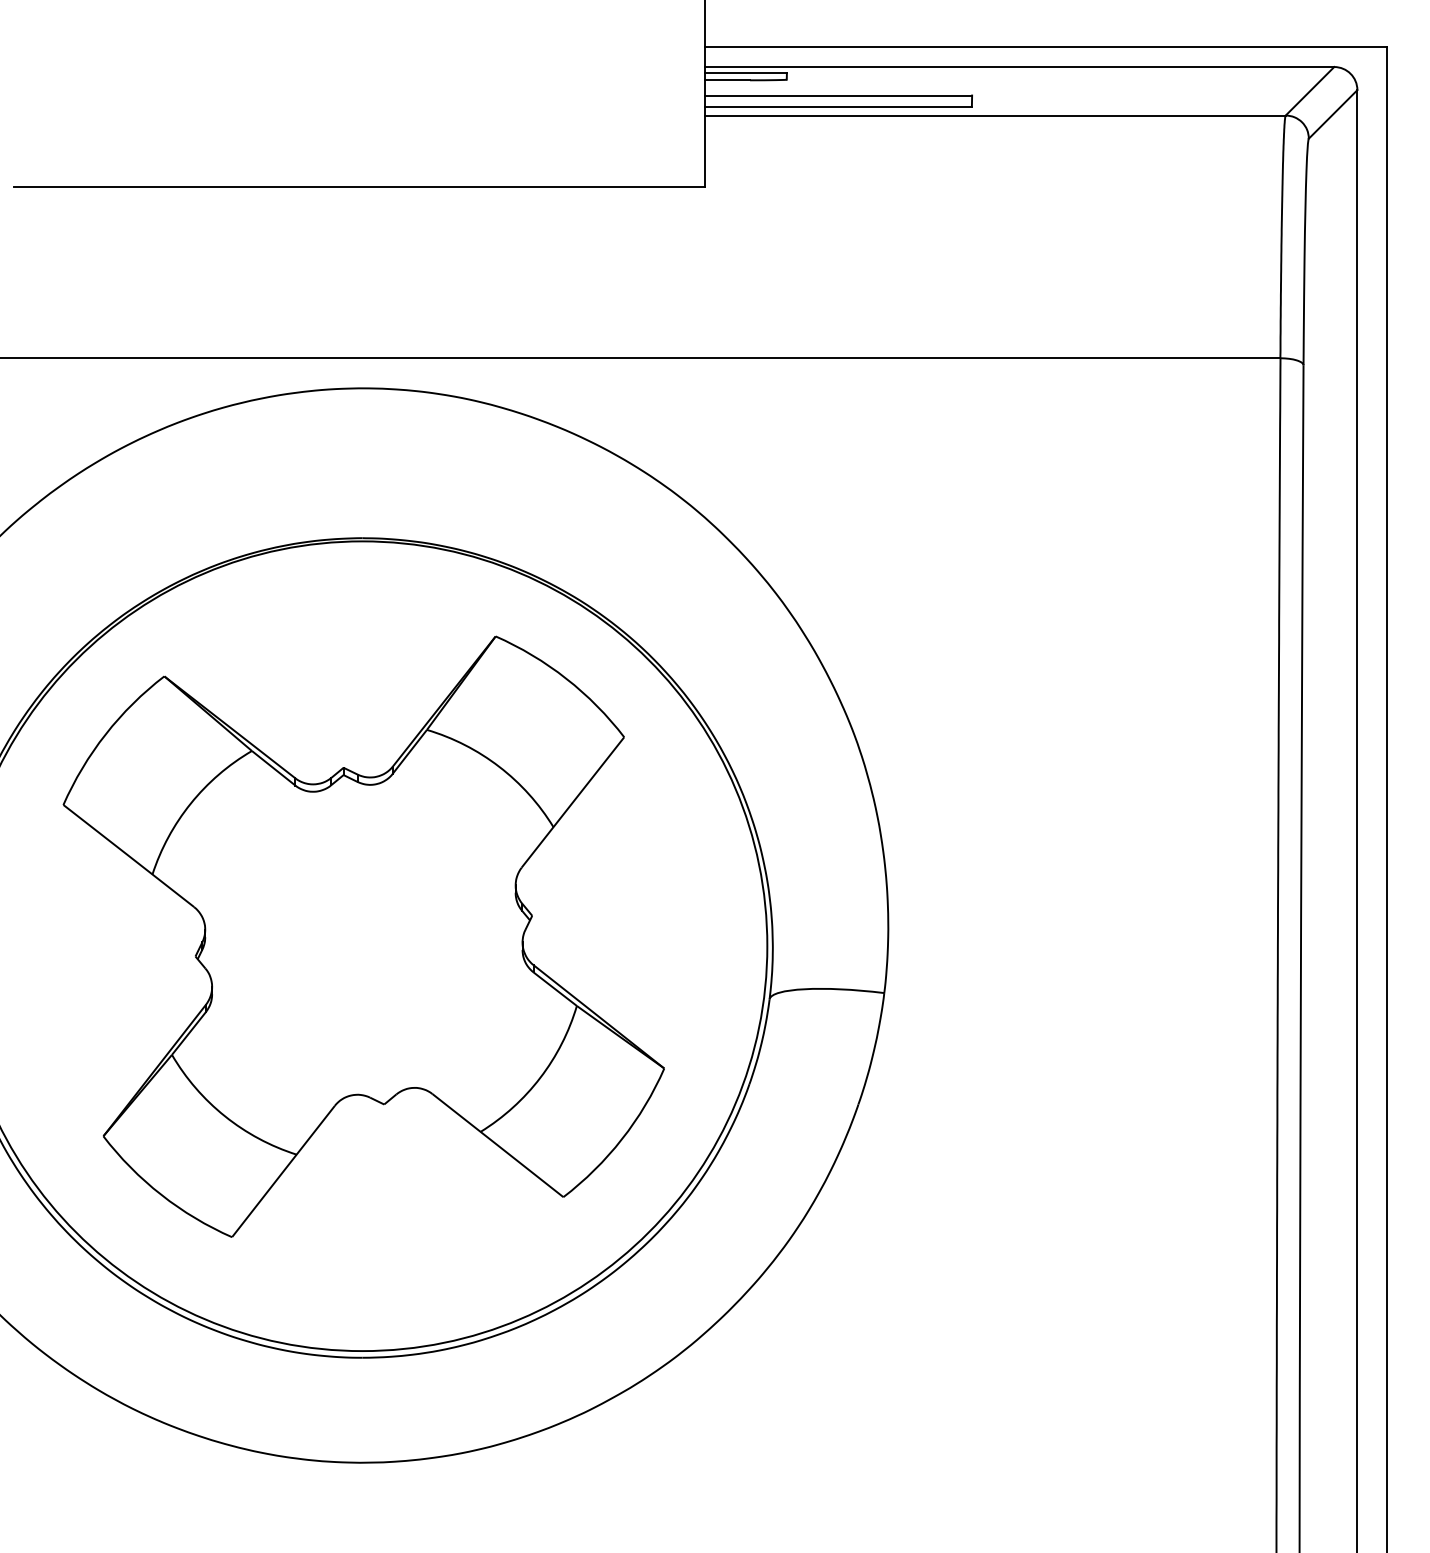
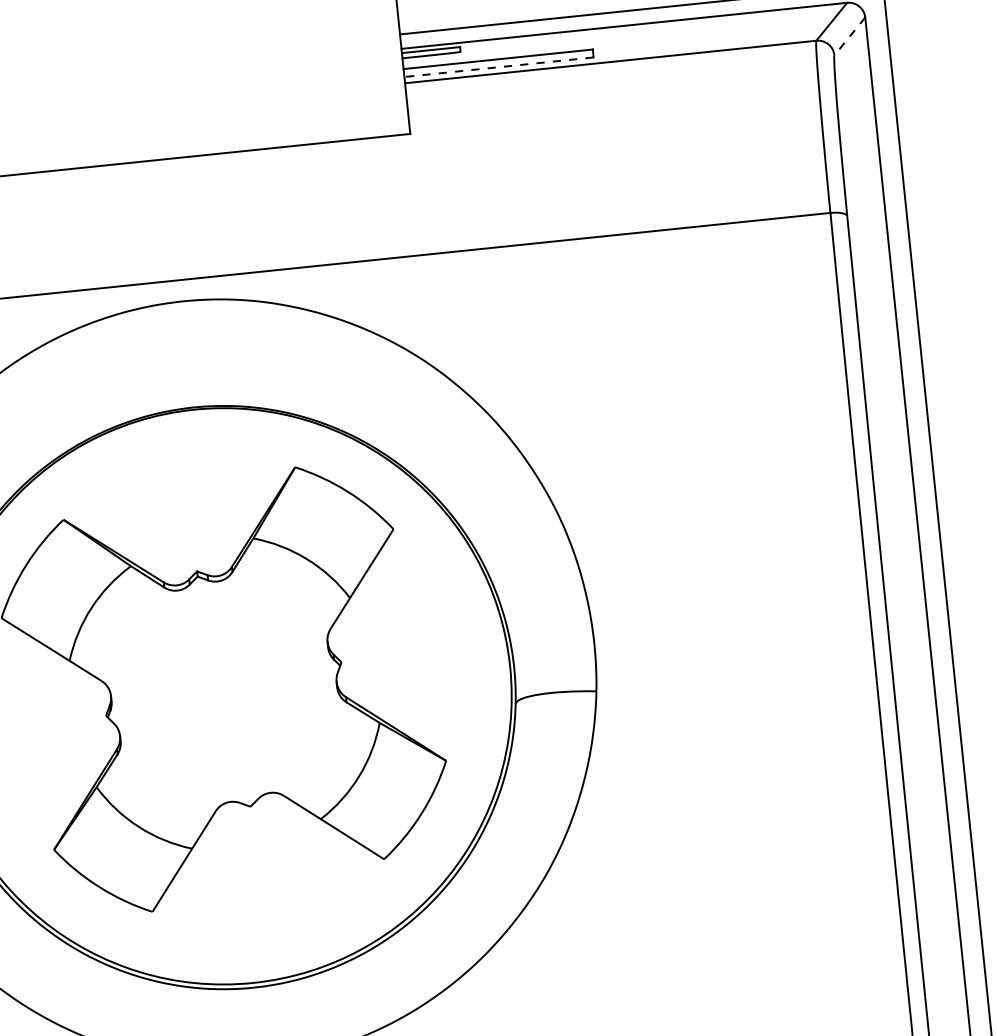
line: (838, 106) -> (499, 67), solid -> dashed
line: (1332, 114) -> (849, 36), solid -> dashed

